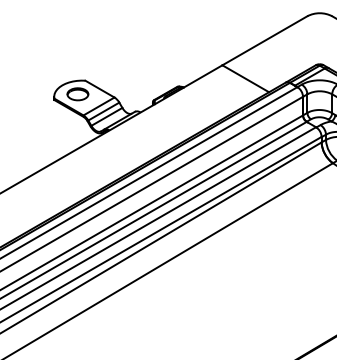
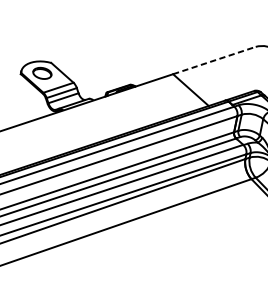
line: (265, 40) -> (214, 60), solid -> dashed

